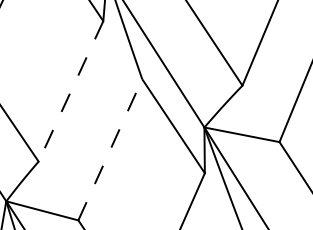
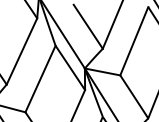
line: (69, 91) -> (21, 51), dashed -> solid
line: (110, 150) -> (40, 79), dashed -> solid

